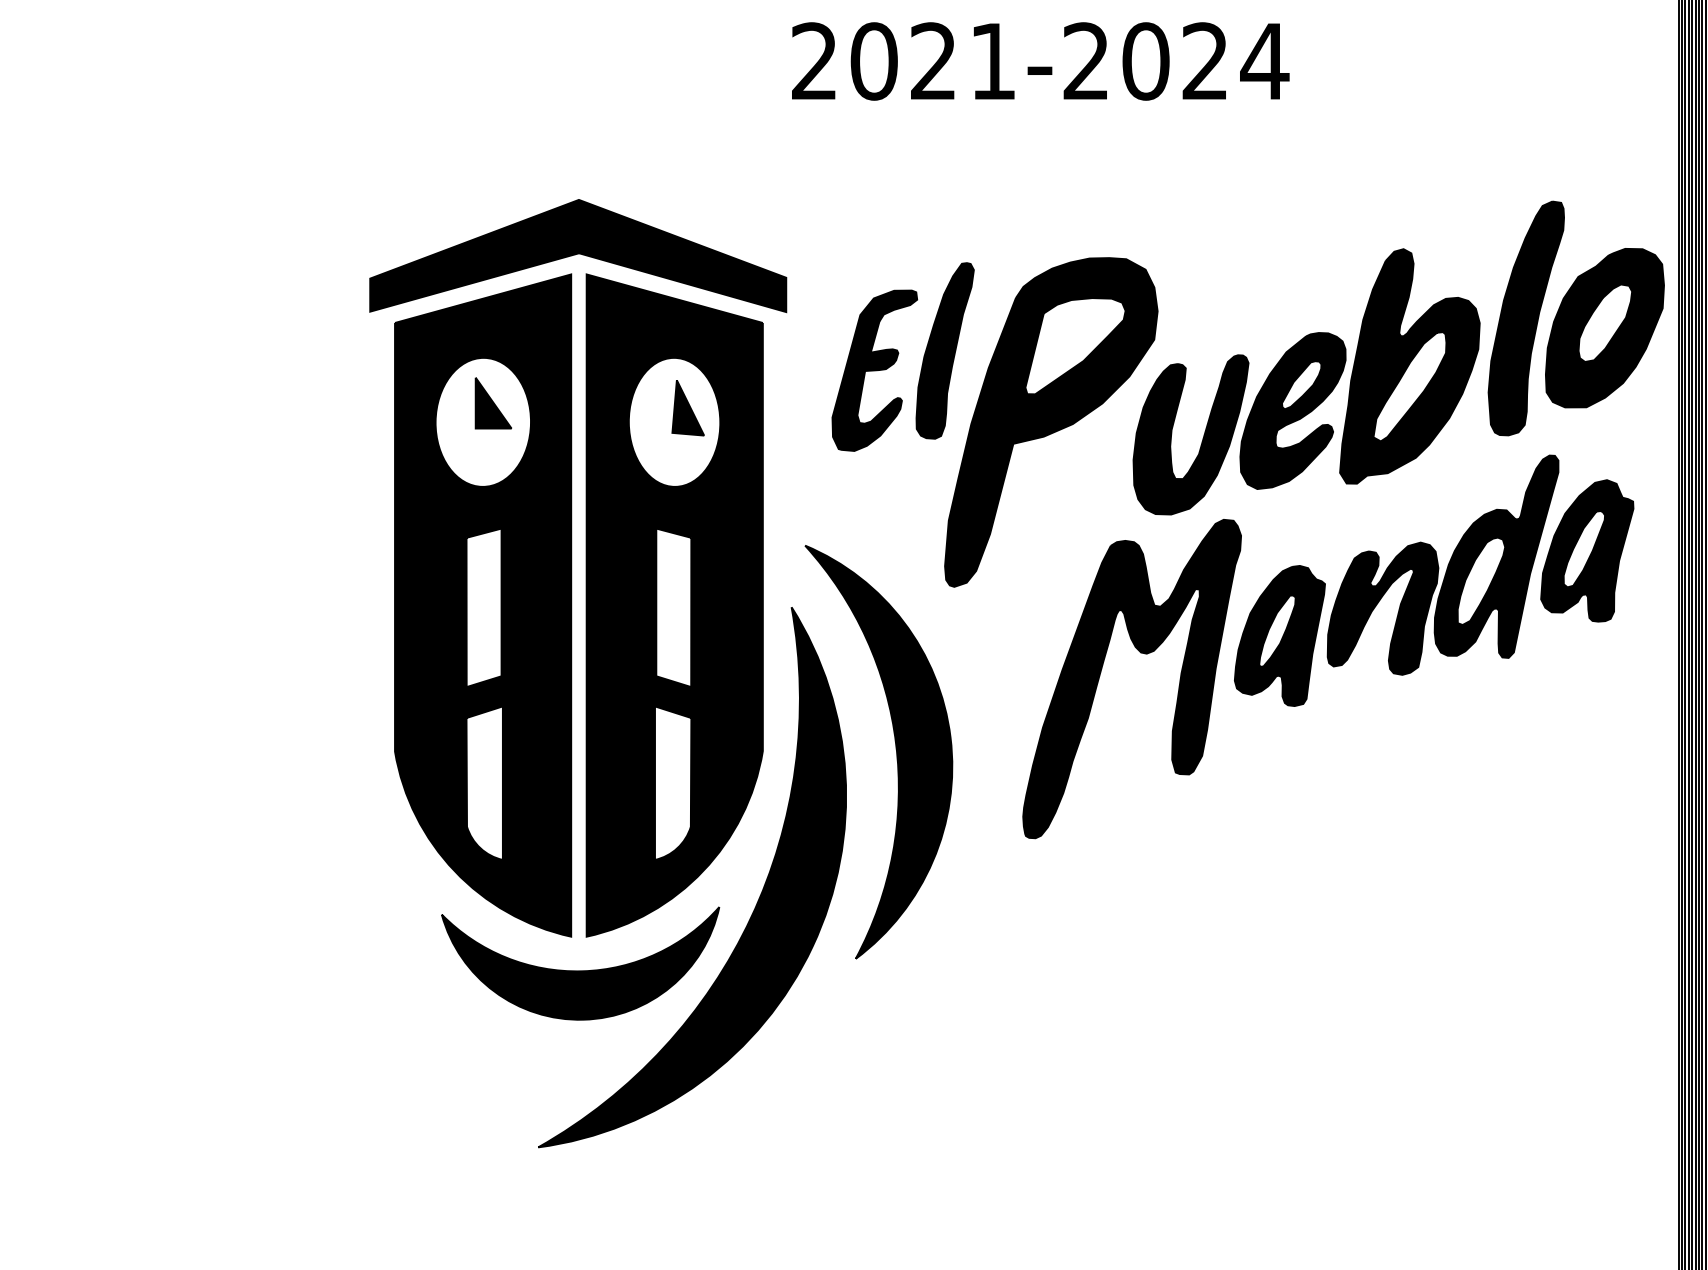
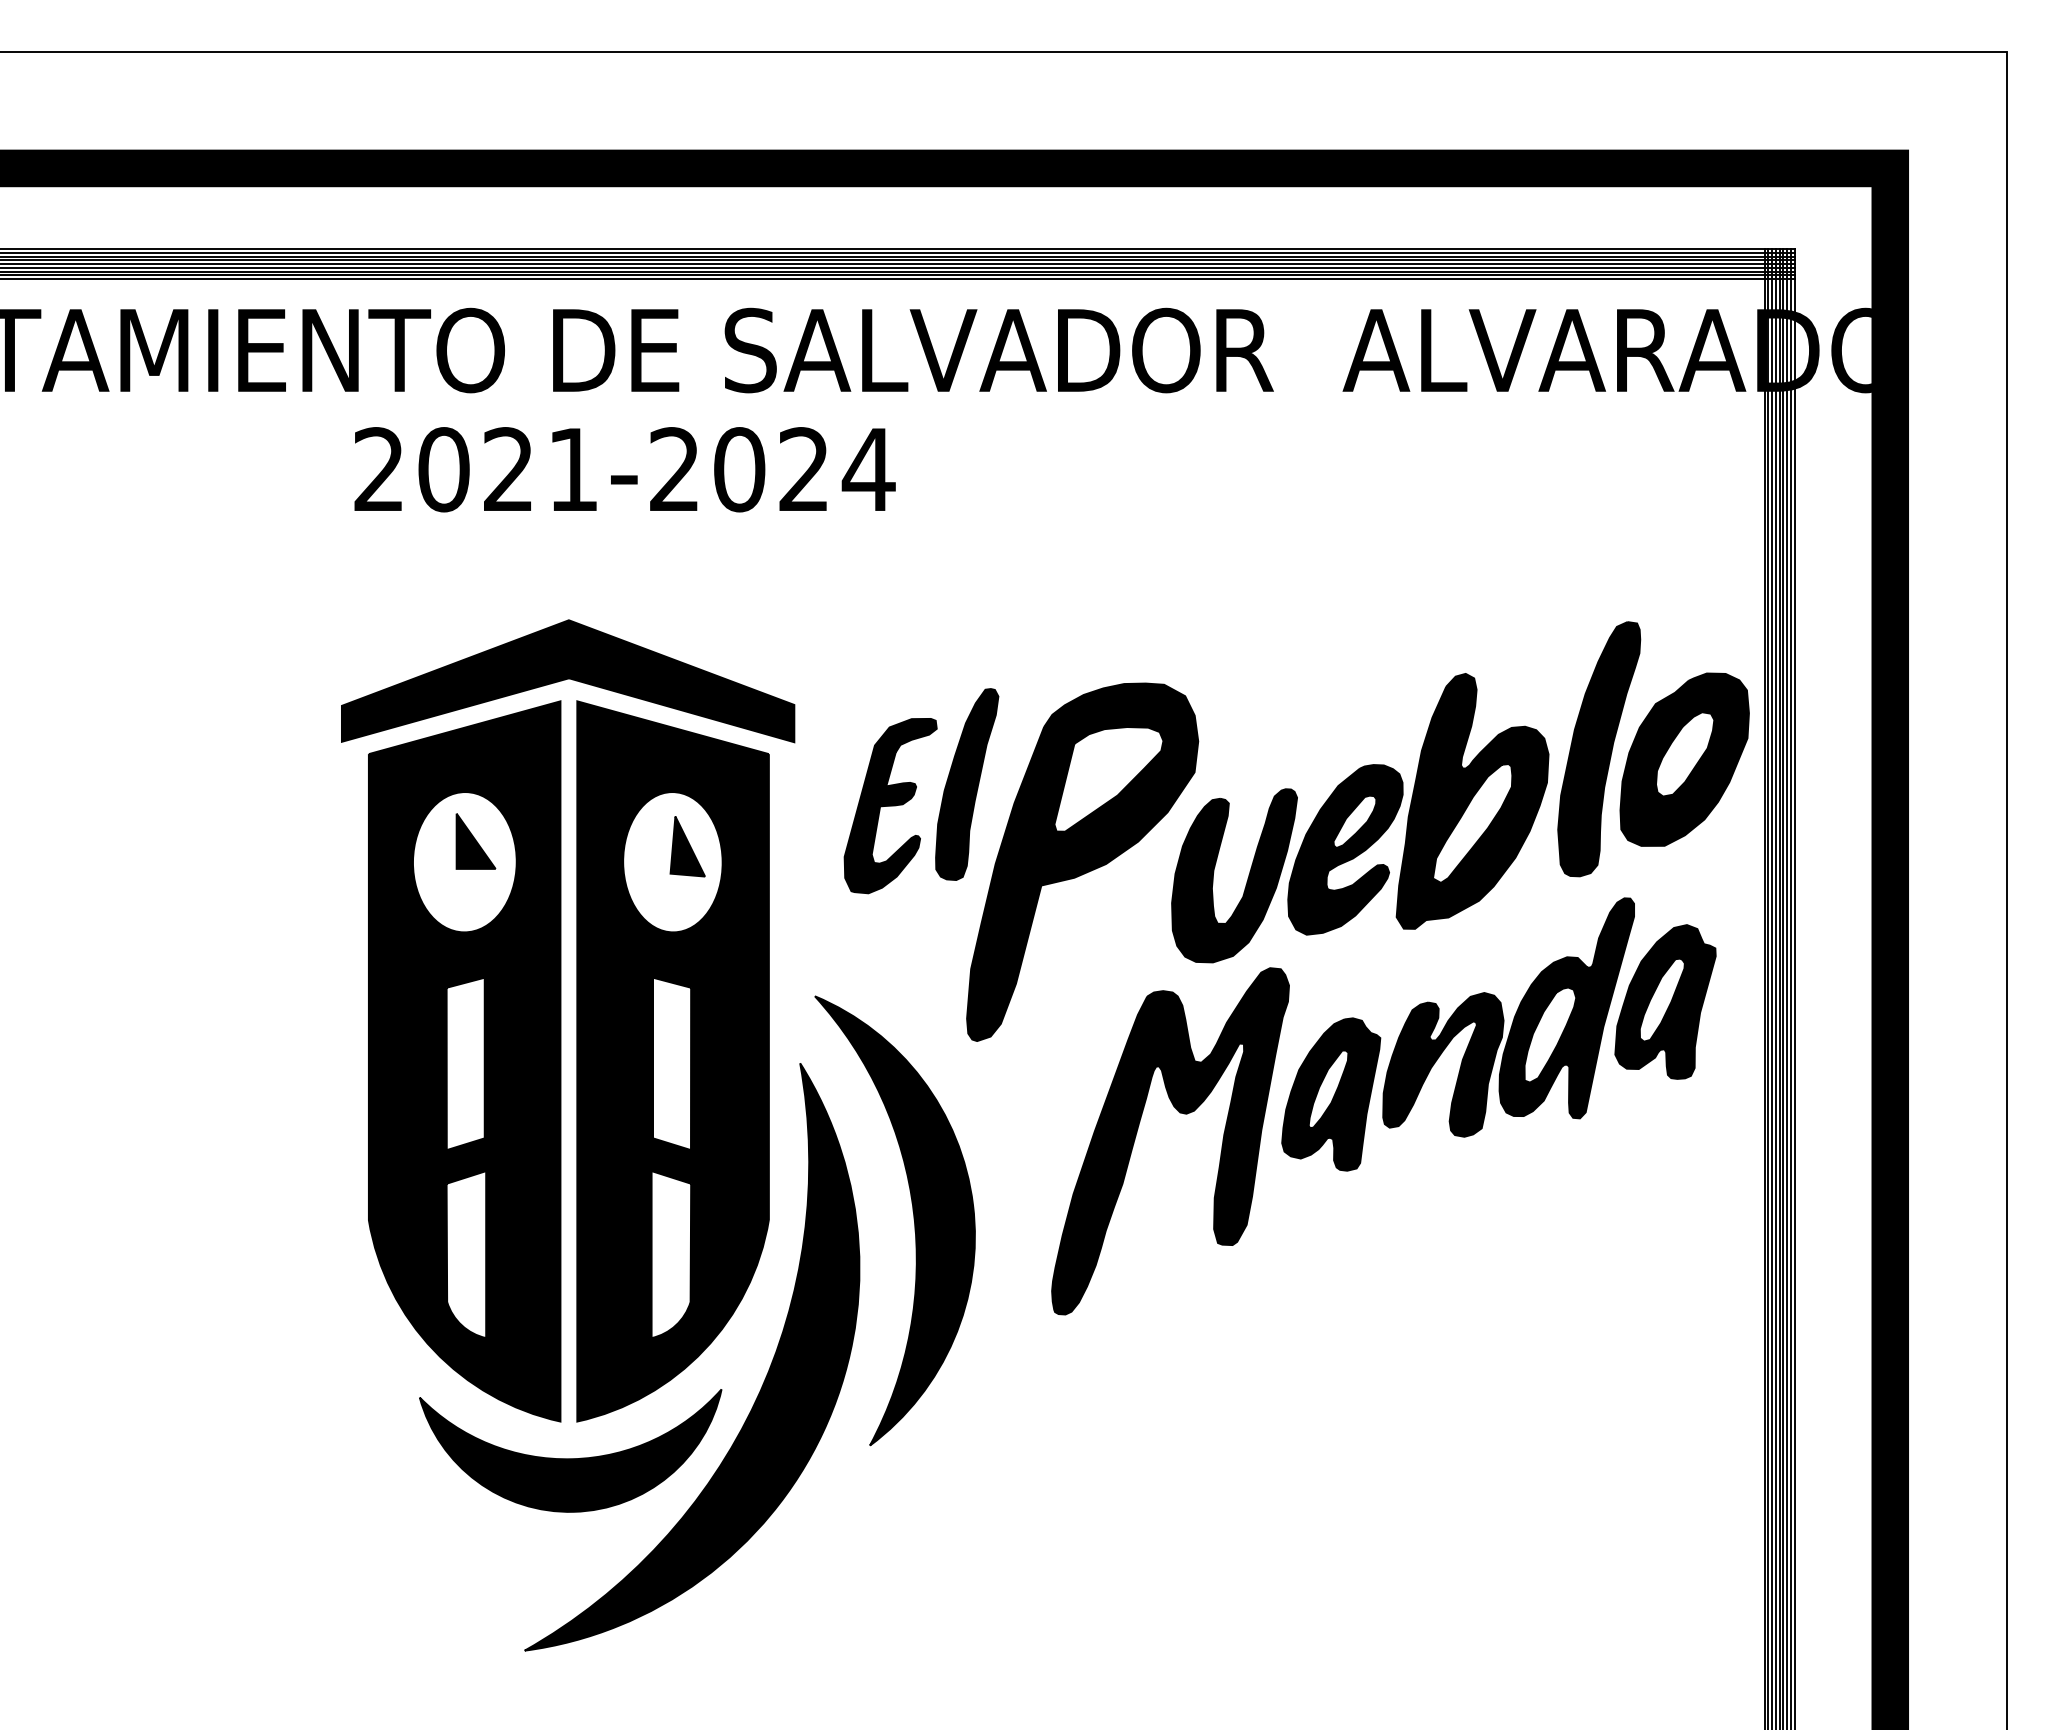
text: (1040, 61) -> (624, 469), moved

